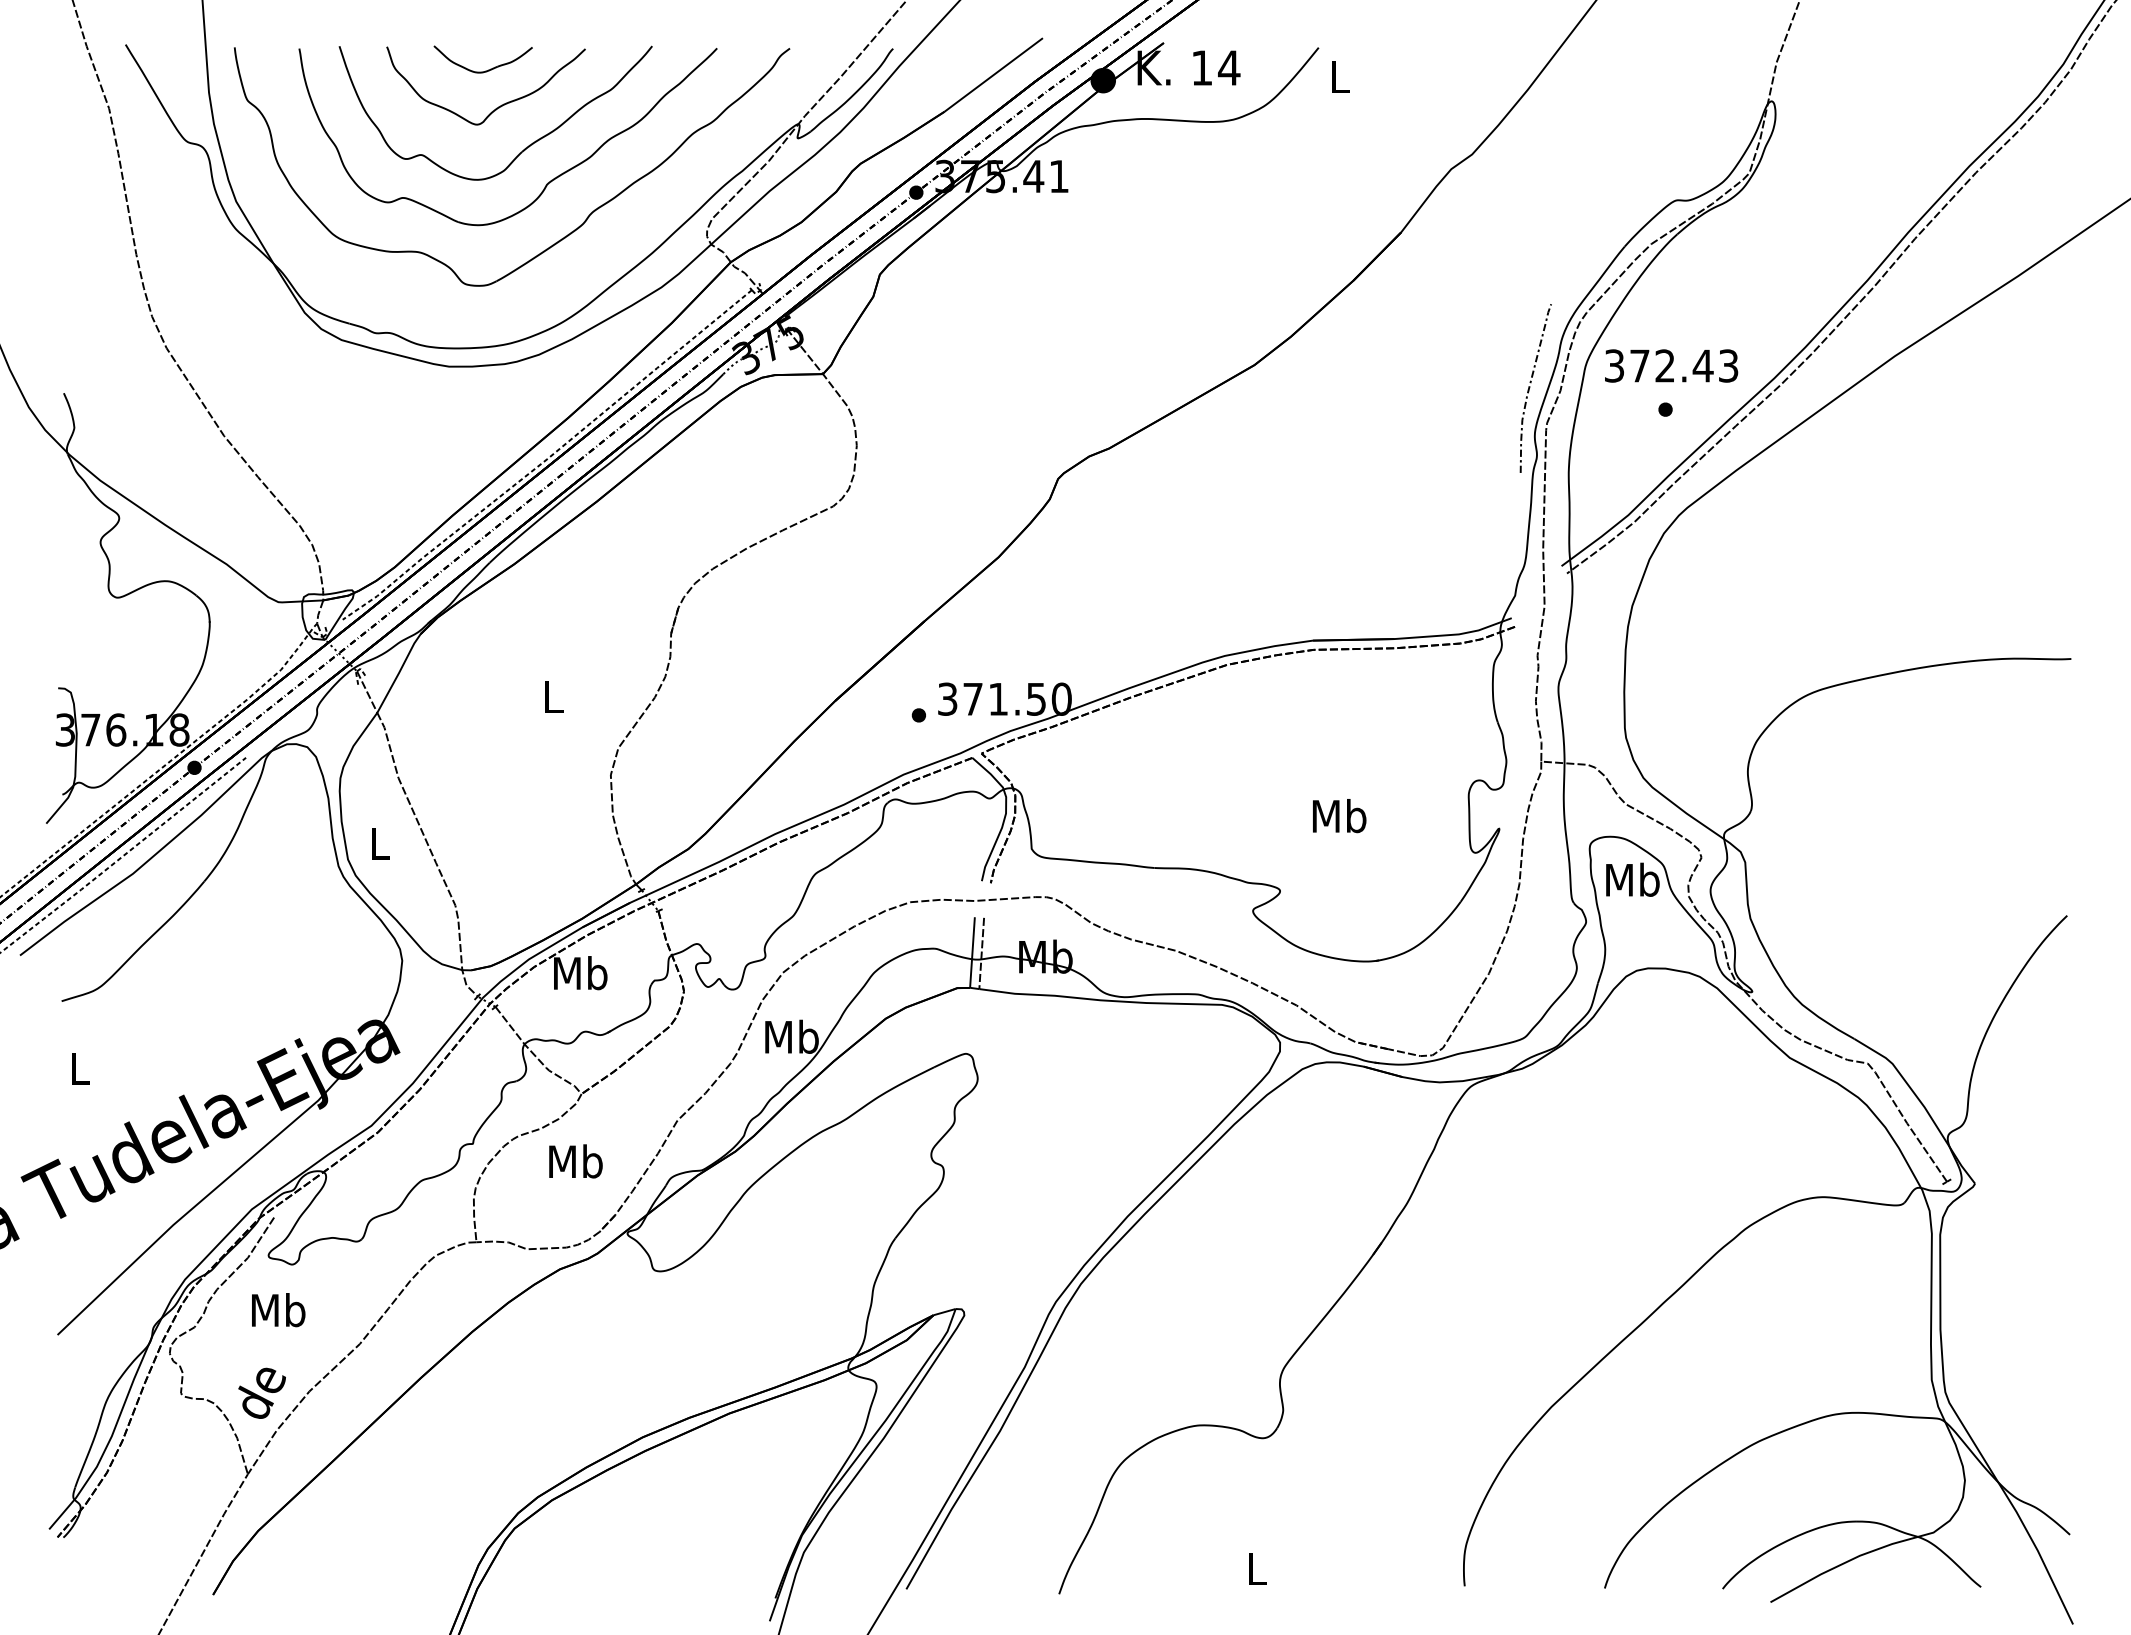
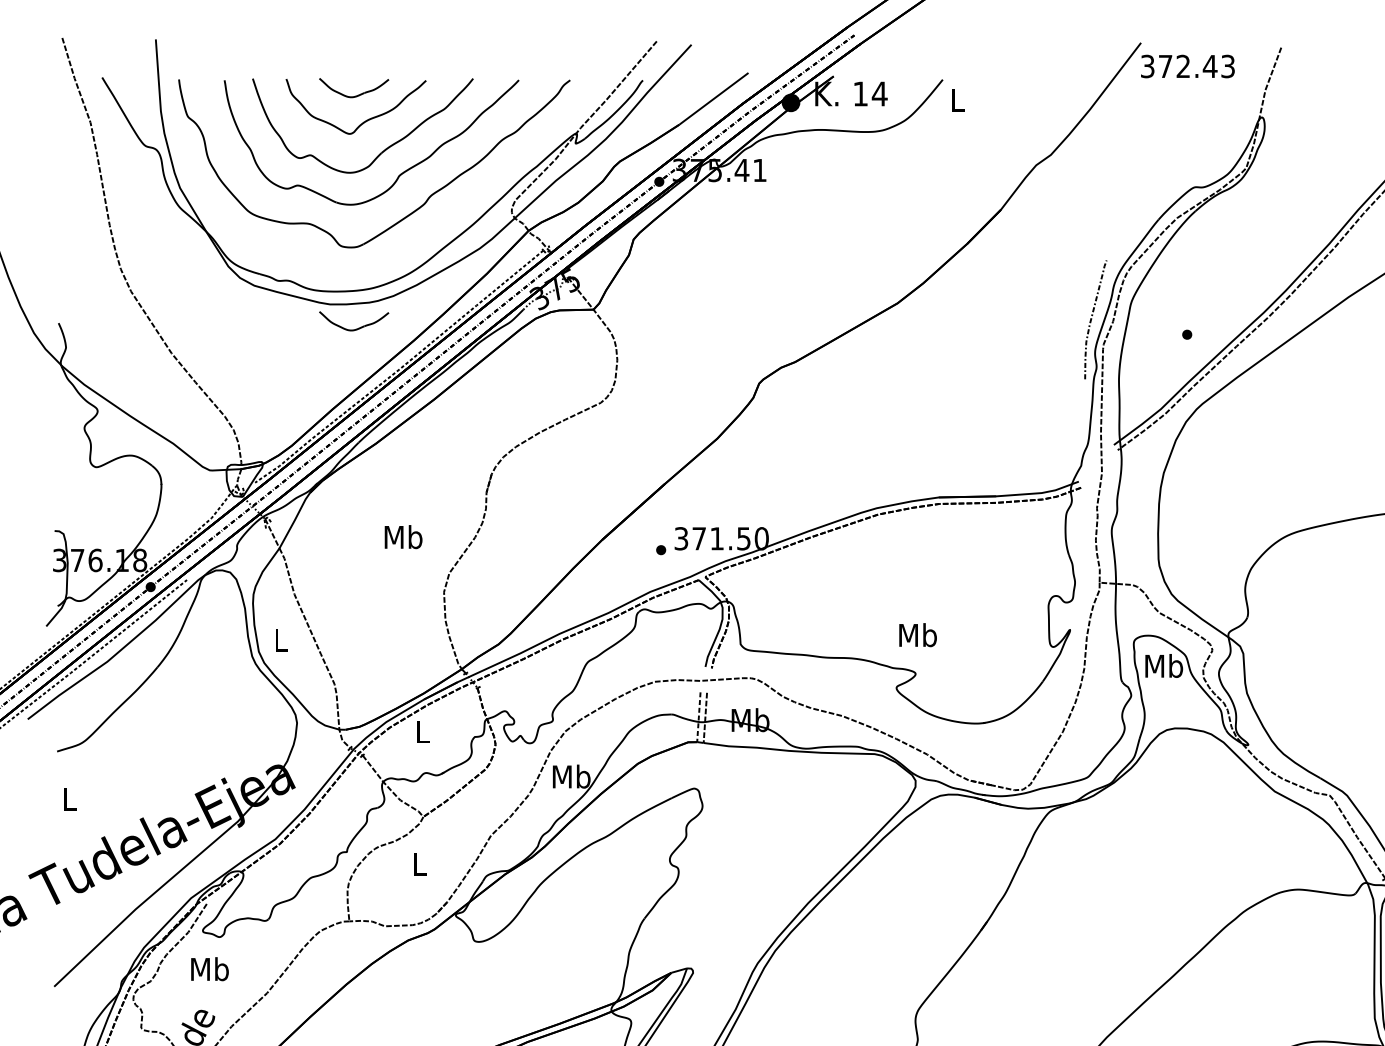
text: (1671, 365) -> (1187, 66), moved
part: (485, 401) -> (355, 328), added
text: (553, 696) -> (403, 536), L -> Mb
text: (1339, 816) -> (918, 635), moved
line: (972, 953) -> (698, 717), solid -> dashed
text: (580, 973) -> (422, 732), Mb -> L
text: (575, 1161) -> (419, 864), Mb -> L

